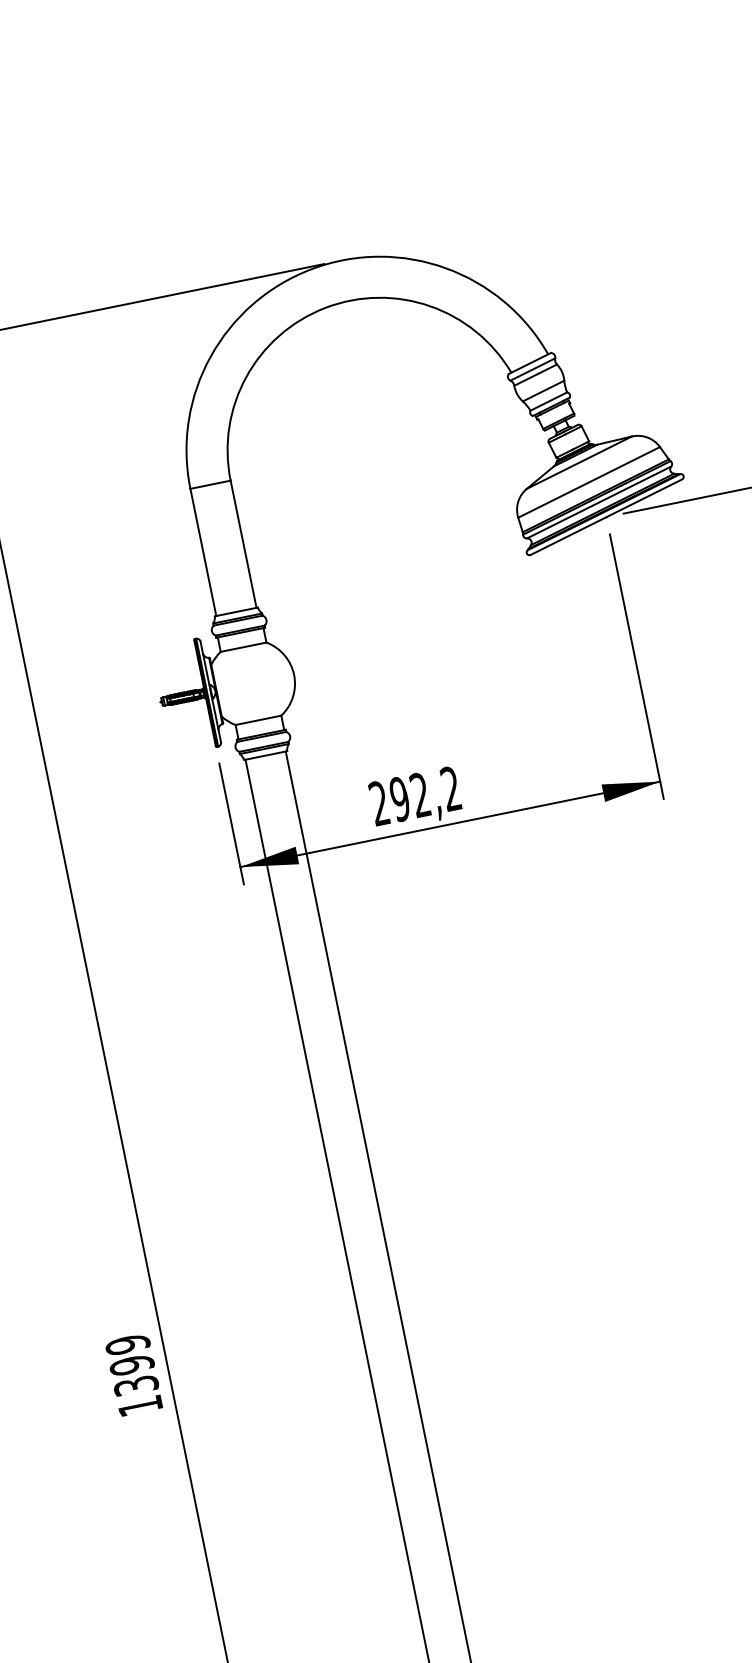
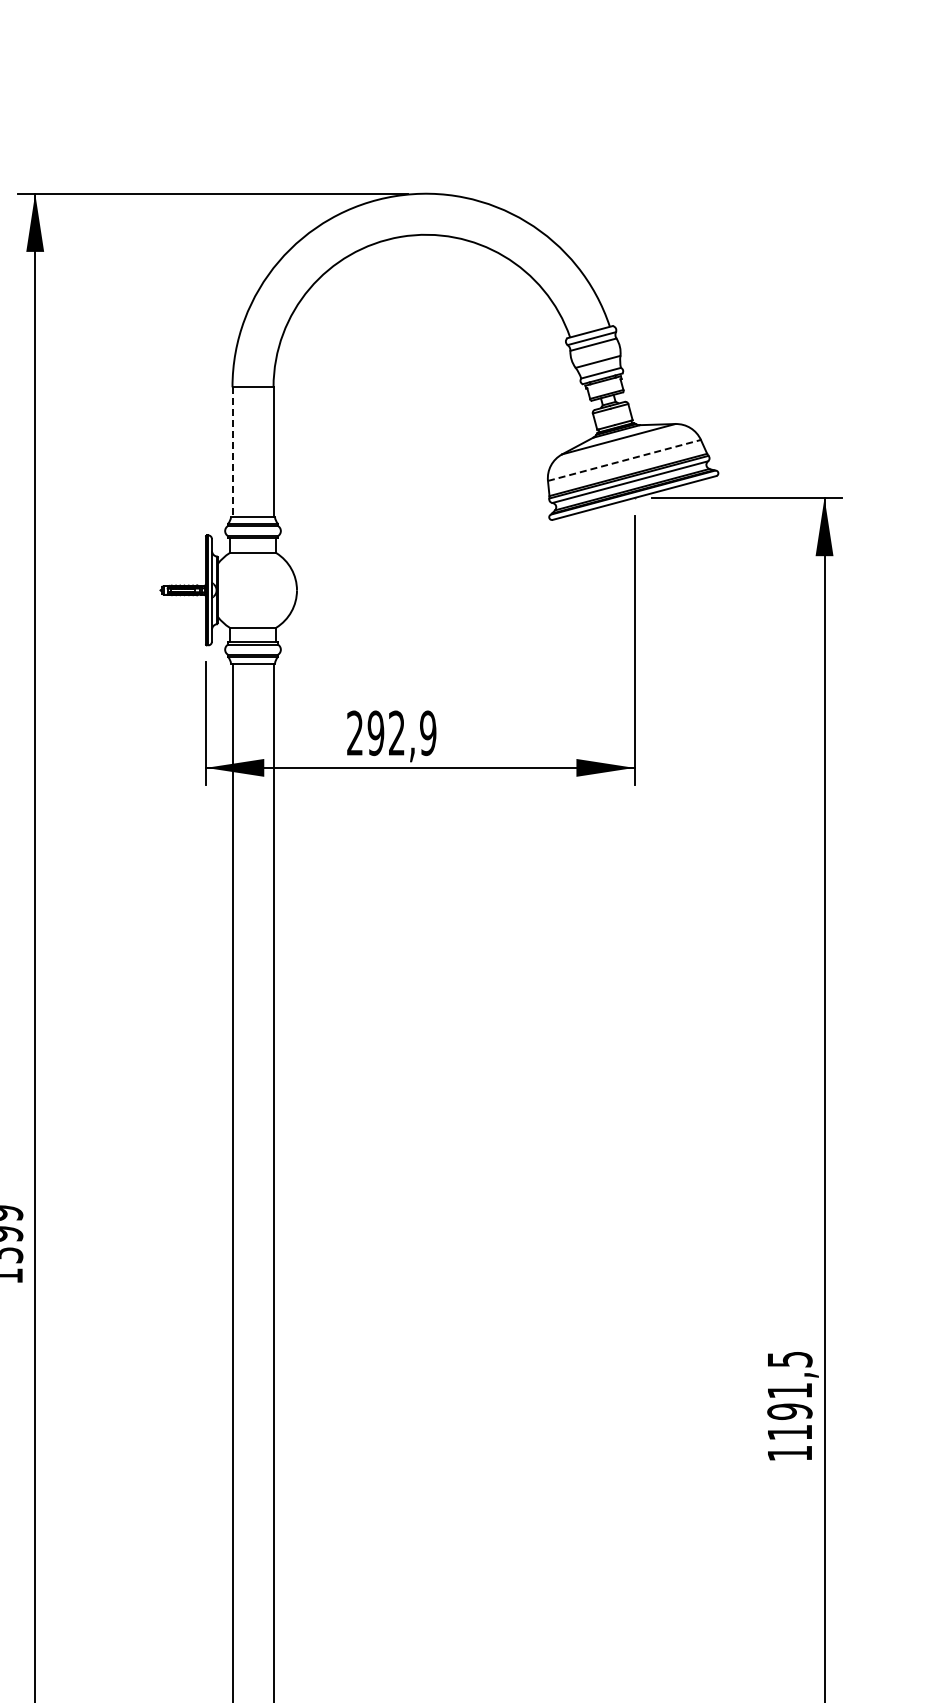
line: (589, 482) -> (624, 460), solid -> dashed
line: (203, 552) -> (232, 452), solid -> dashed
text: (451, 789) -> (428, 733), 292,2 -> 292,9

